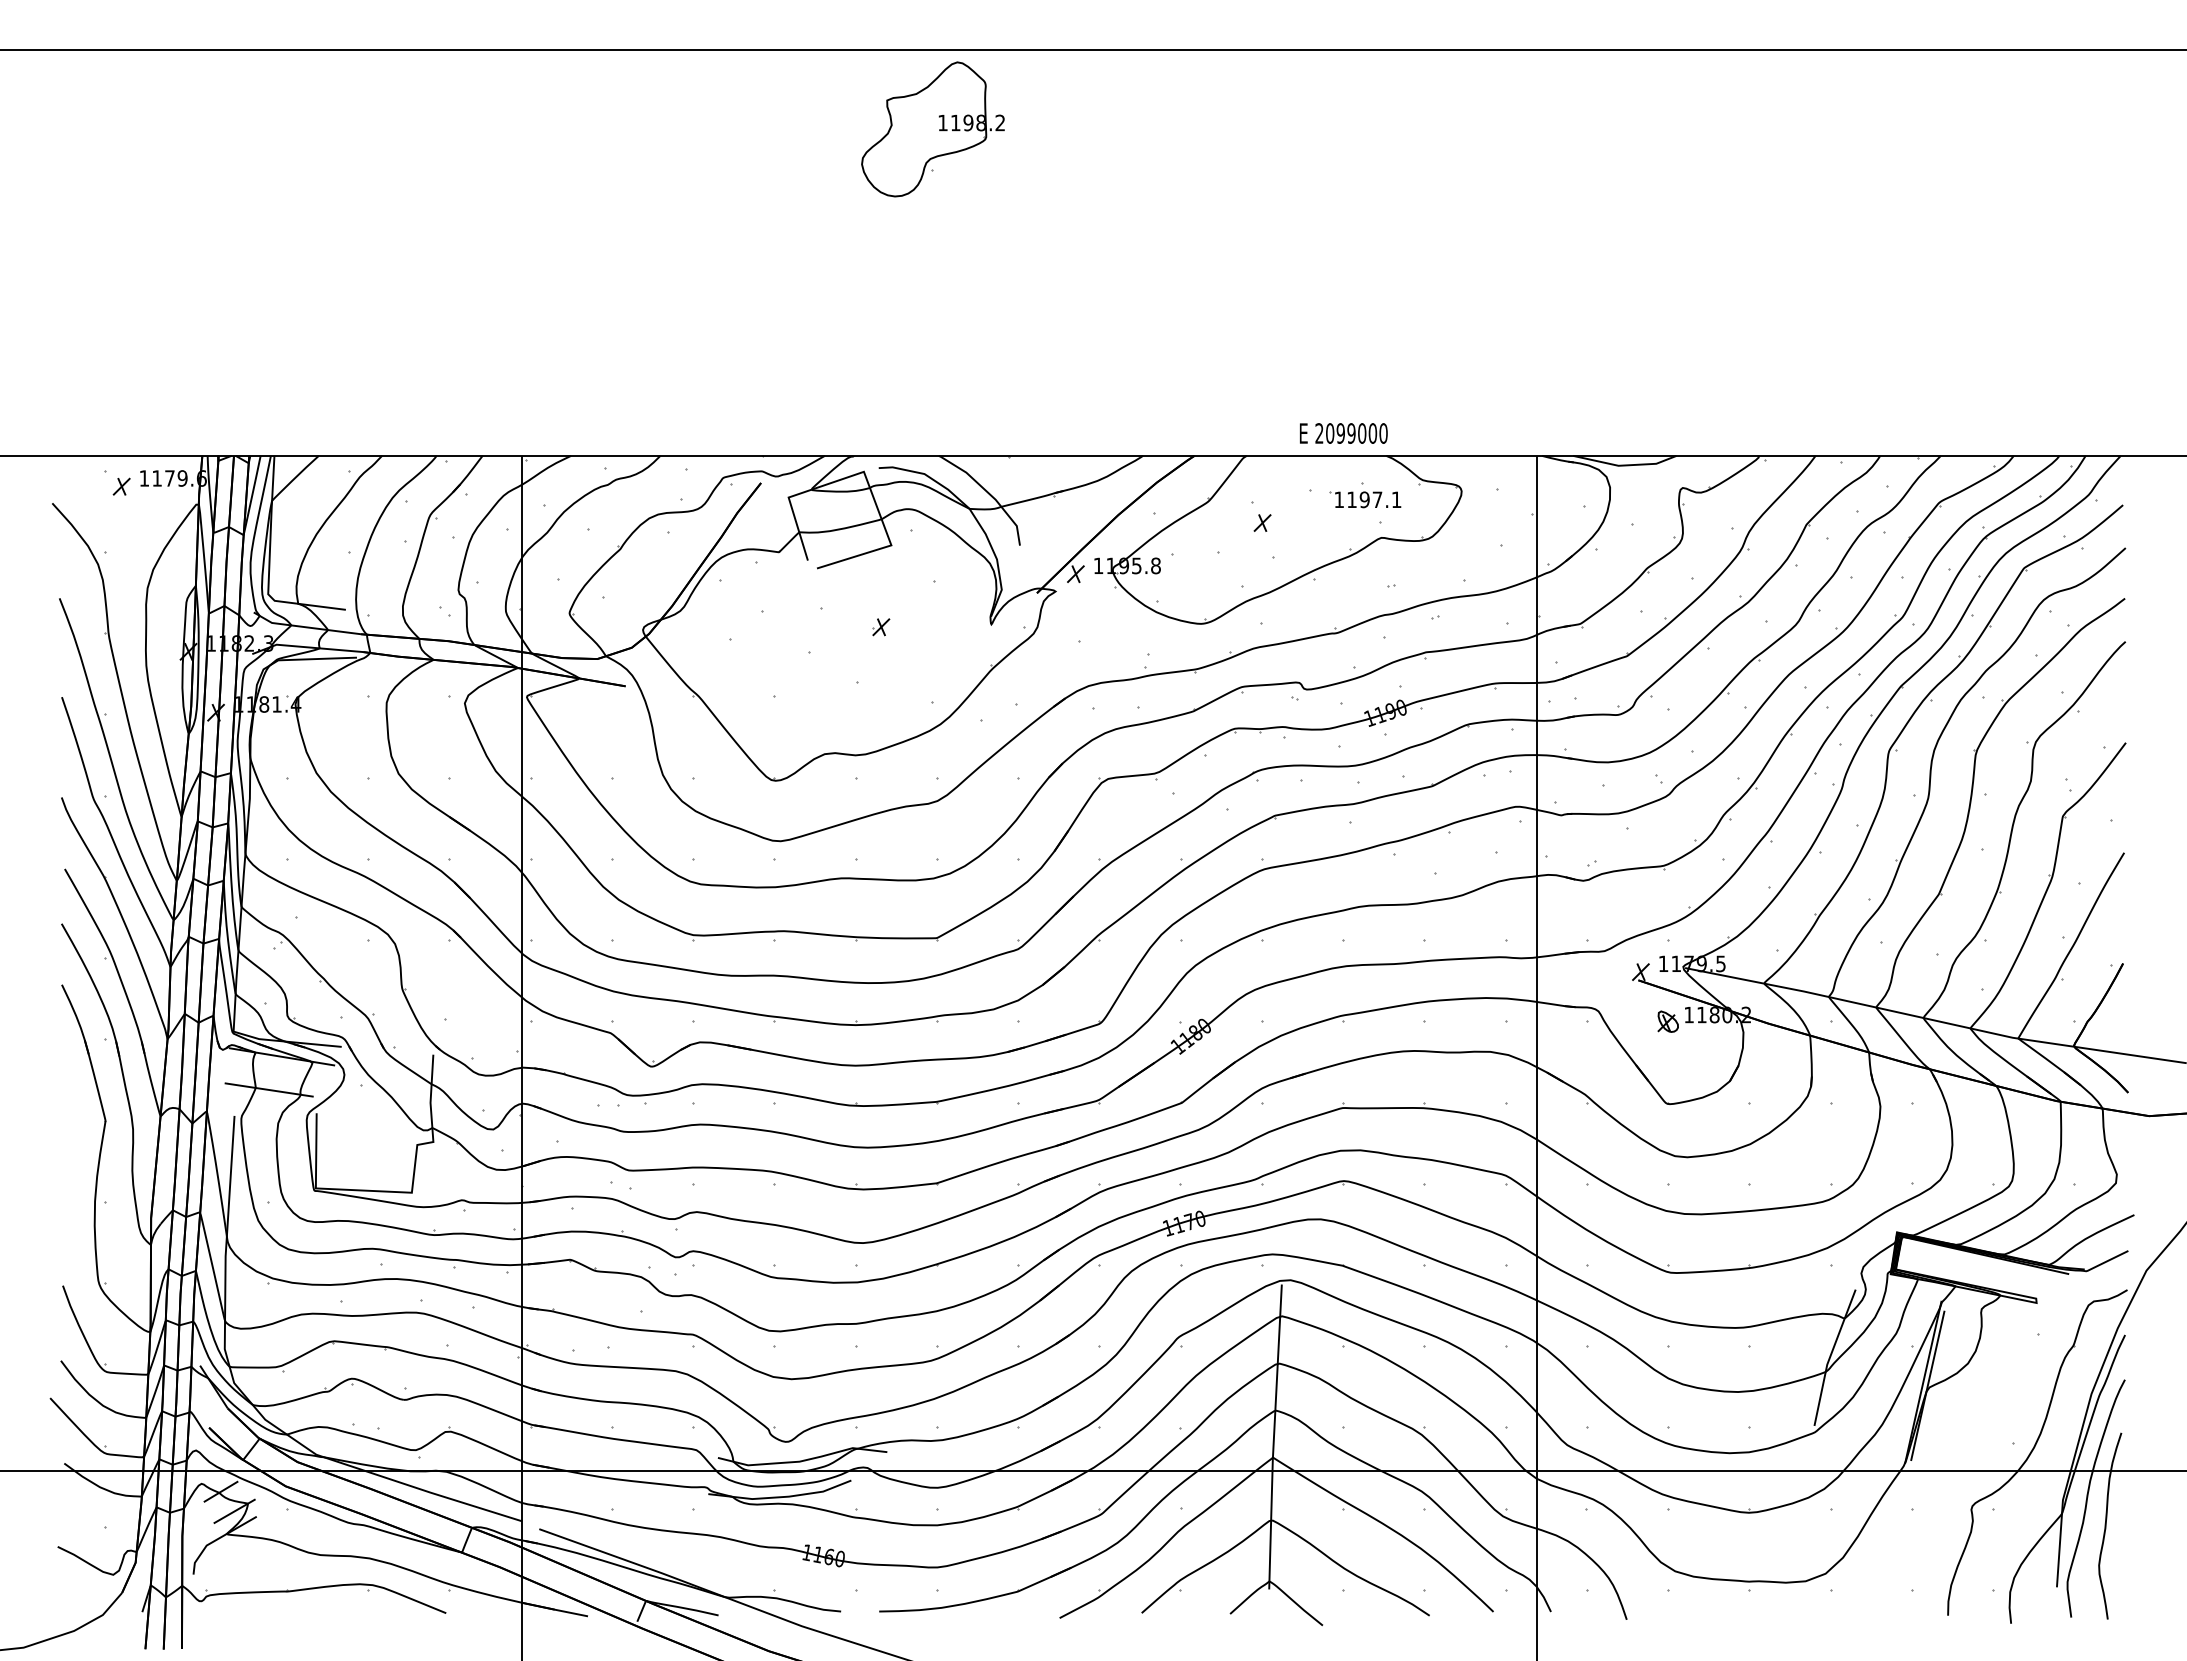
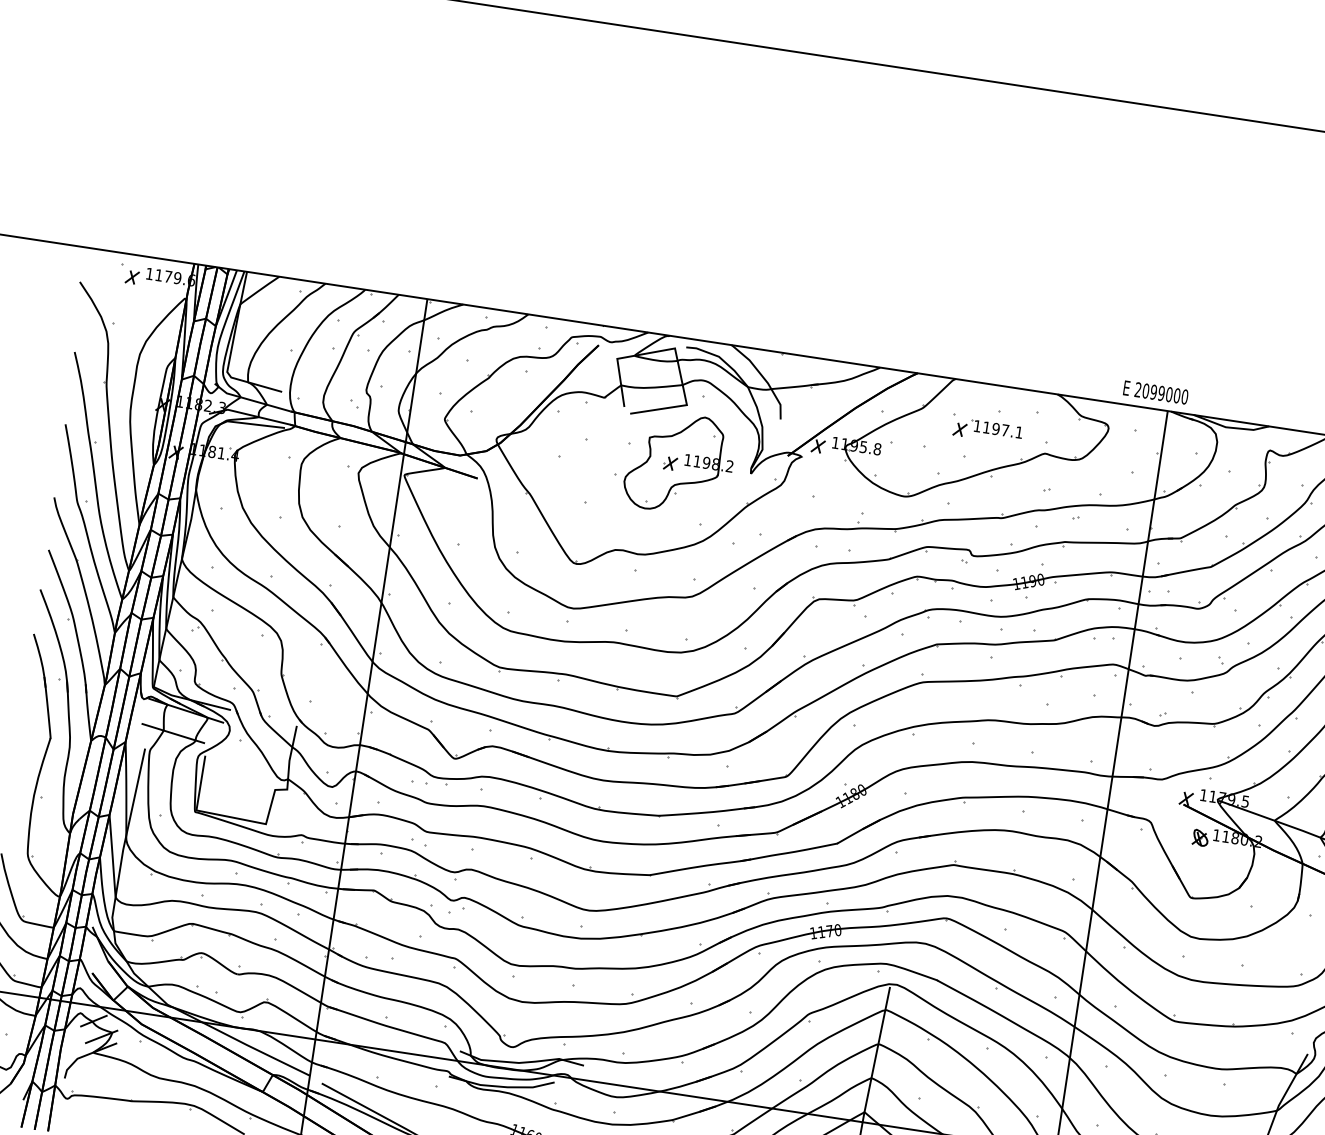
part: (932, 129) -> (679, 463), moved
text: (1343, 433) -> (1155, 392), moved
part: (1365, 499) -> (996, 428), moved

